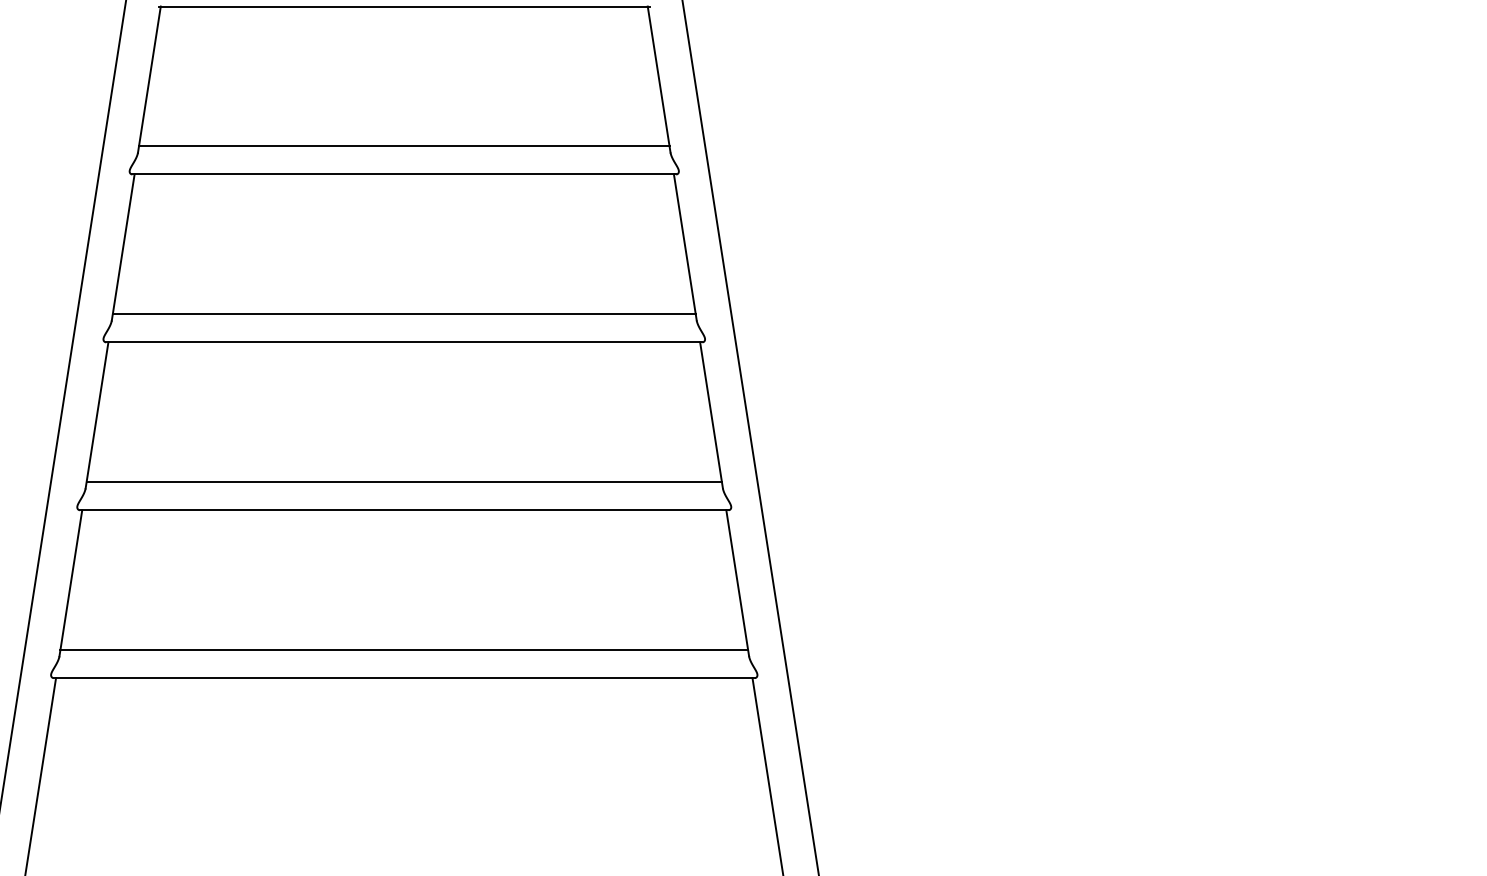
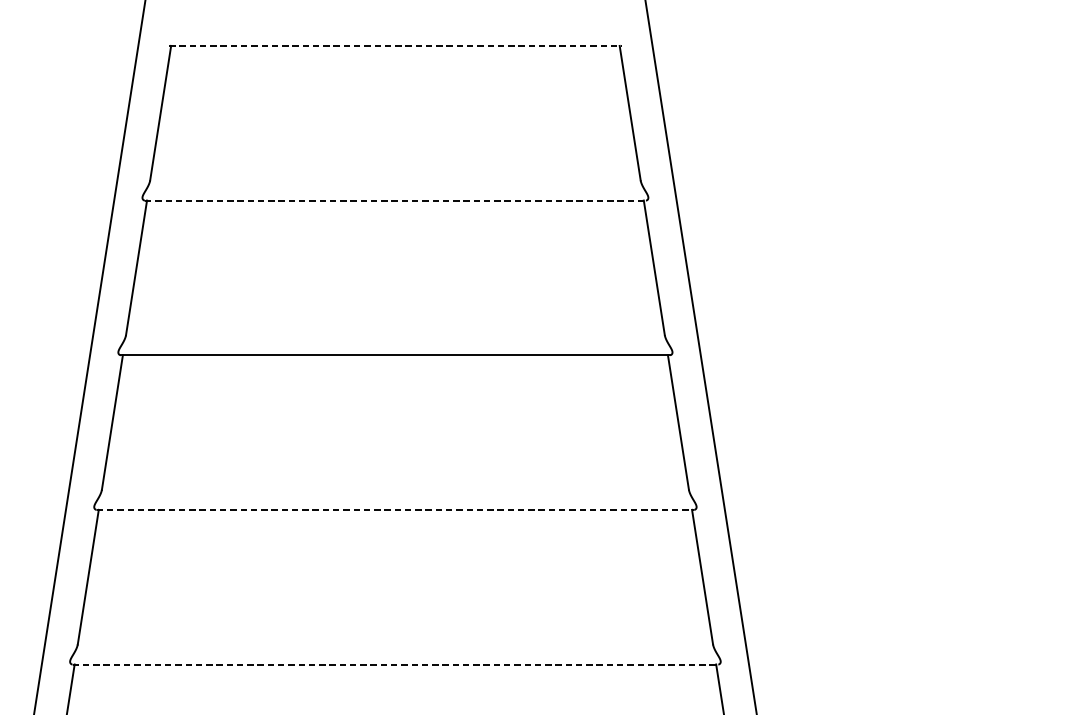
line: (404, 6) -> (395, 45), solid -> dashed
line: (403, 146) -> (394, 174), removed
line: (404, 174) -> (395, 200), solid -> dashed
line: (403, 314) -> (394, 329), removed
line: (403, 482) -> (394, 484), removed
line: (404, 510) -> (395, 510), solid -> dashed
line: (404, 650) -> (395, 639), removed
line: (404, 678) -> (395, 664), solid -> dashed

